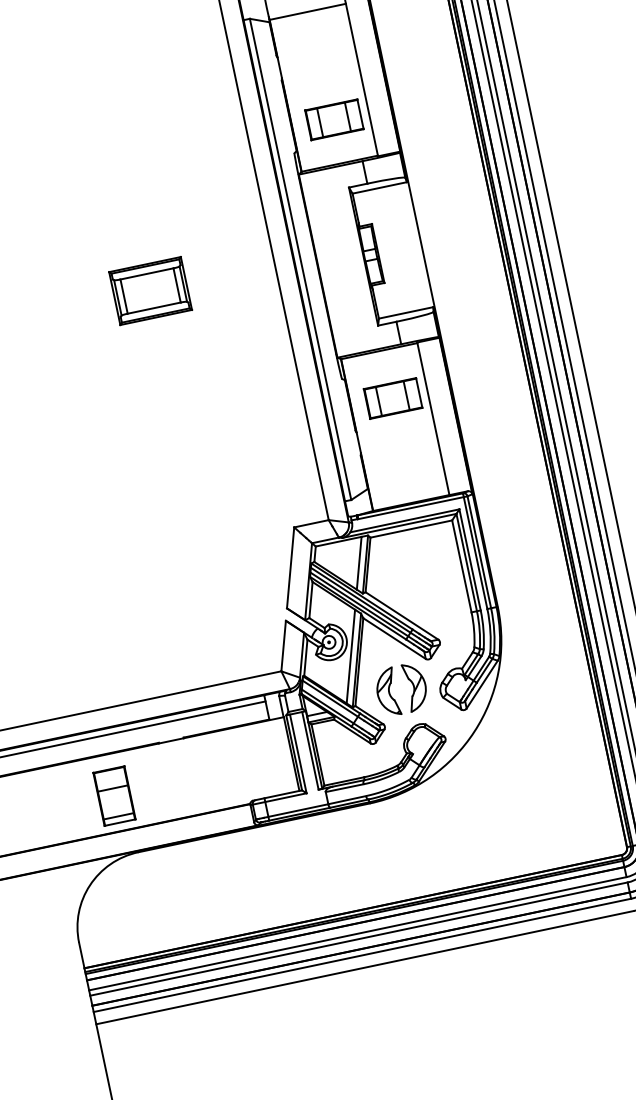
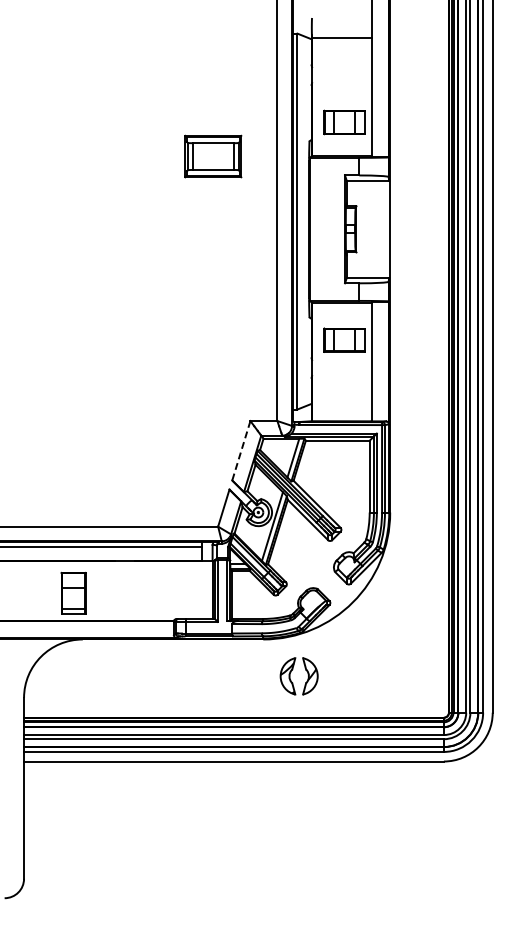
part: (150, 290) -> (213, 156), moved
line: (290, 568) -> (241, 451), solid -> dashed
part: (394, 698) -> (292, 681), moved

